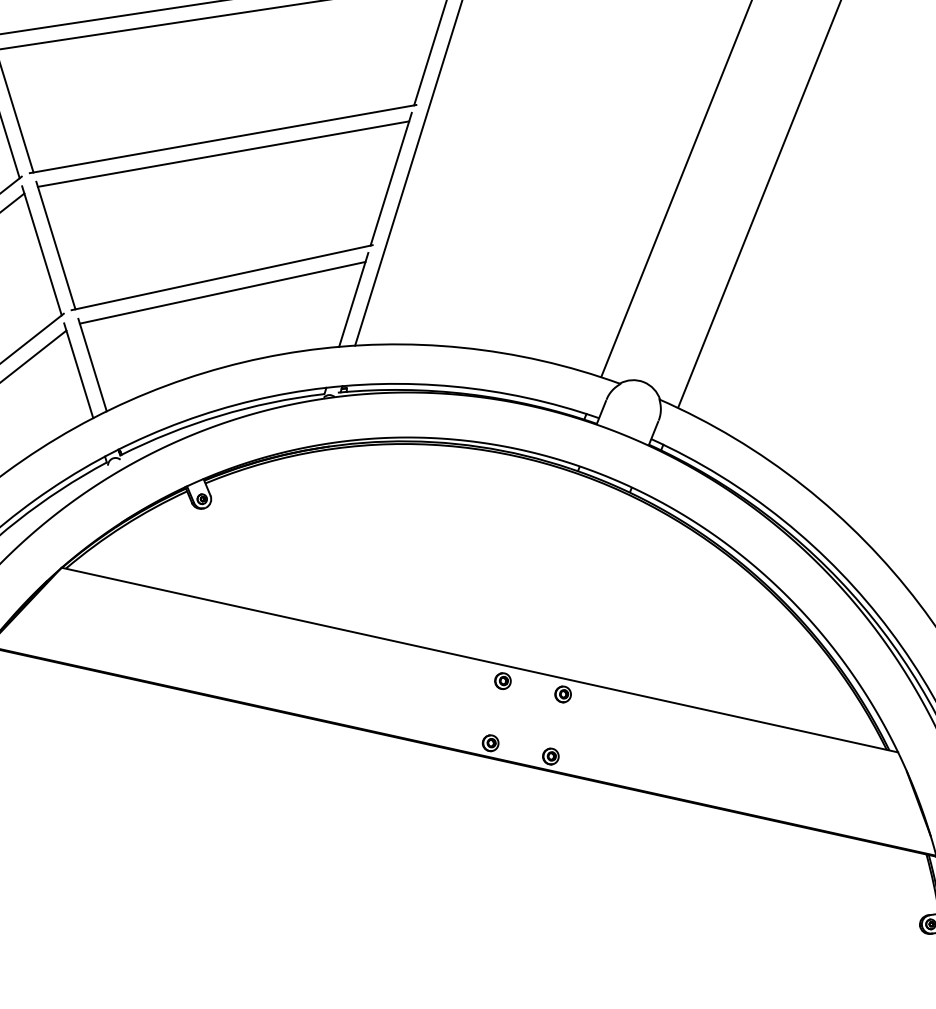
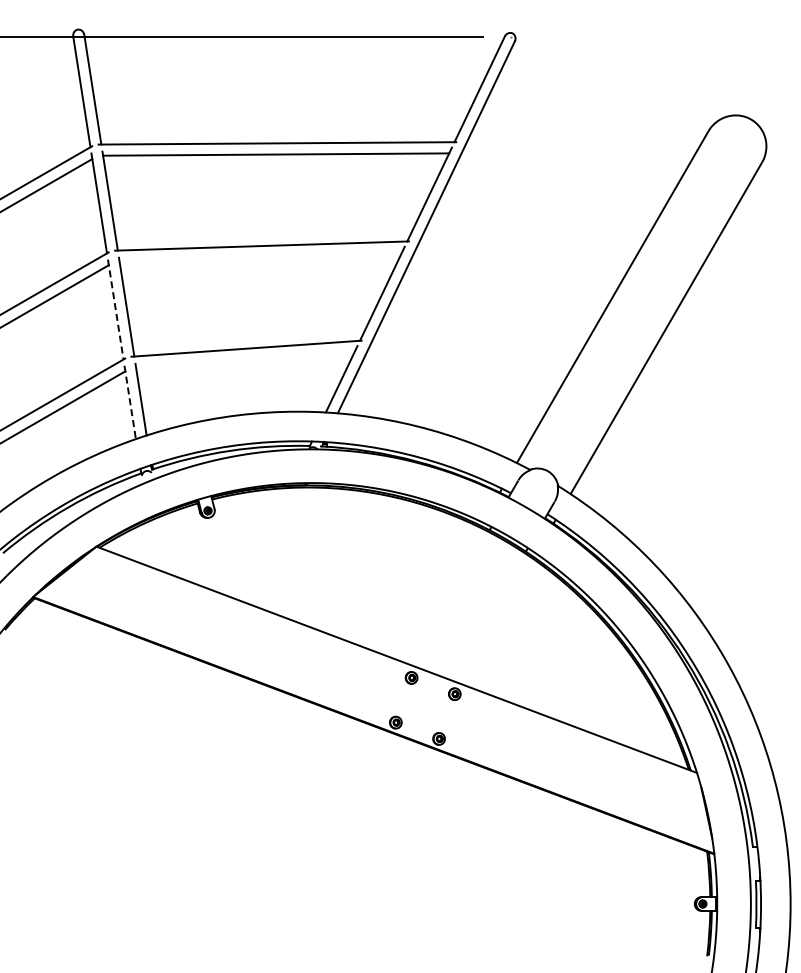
line: (223, 153) -> (260, 256), removed
line: (41, 250) -> (115, 309), solid -> dashed
line: (222, 292) -> (245, 359), removed
line: (79, 370) -> (130, 402), solid -> dashed

